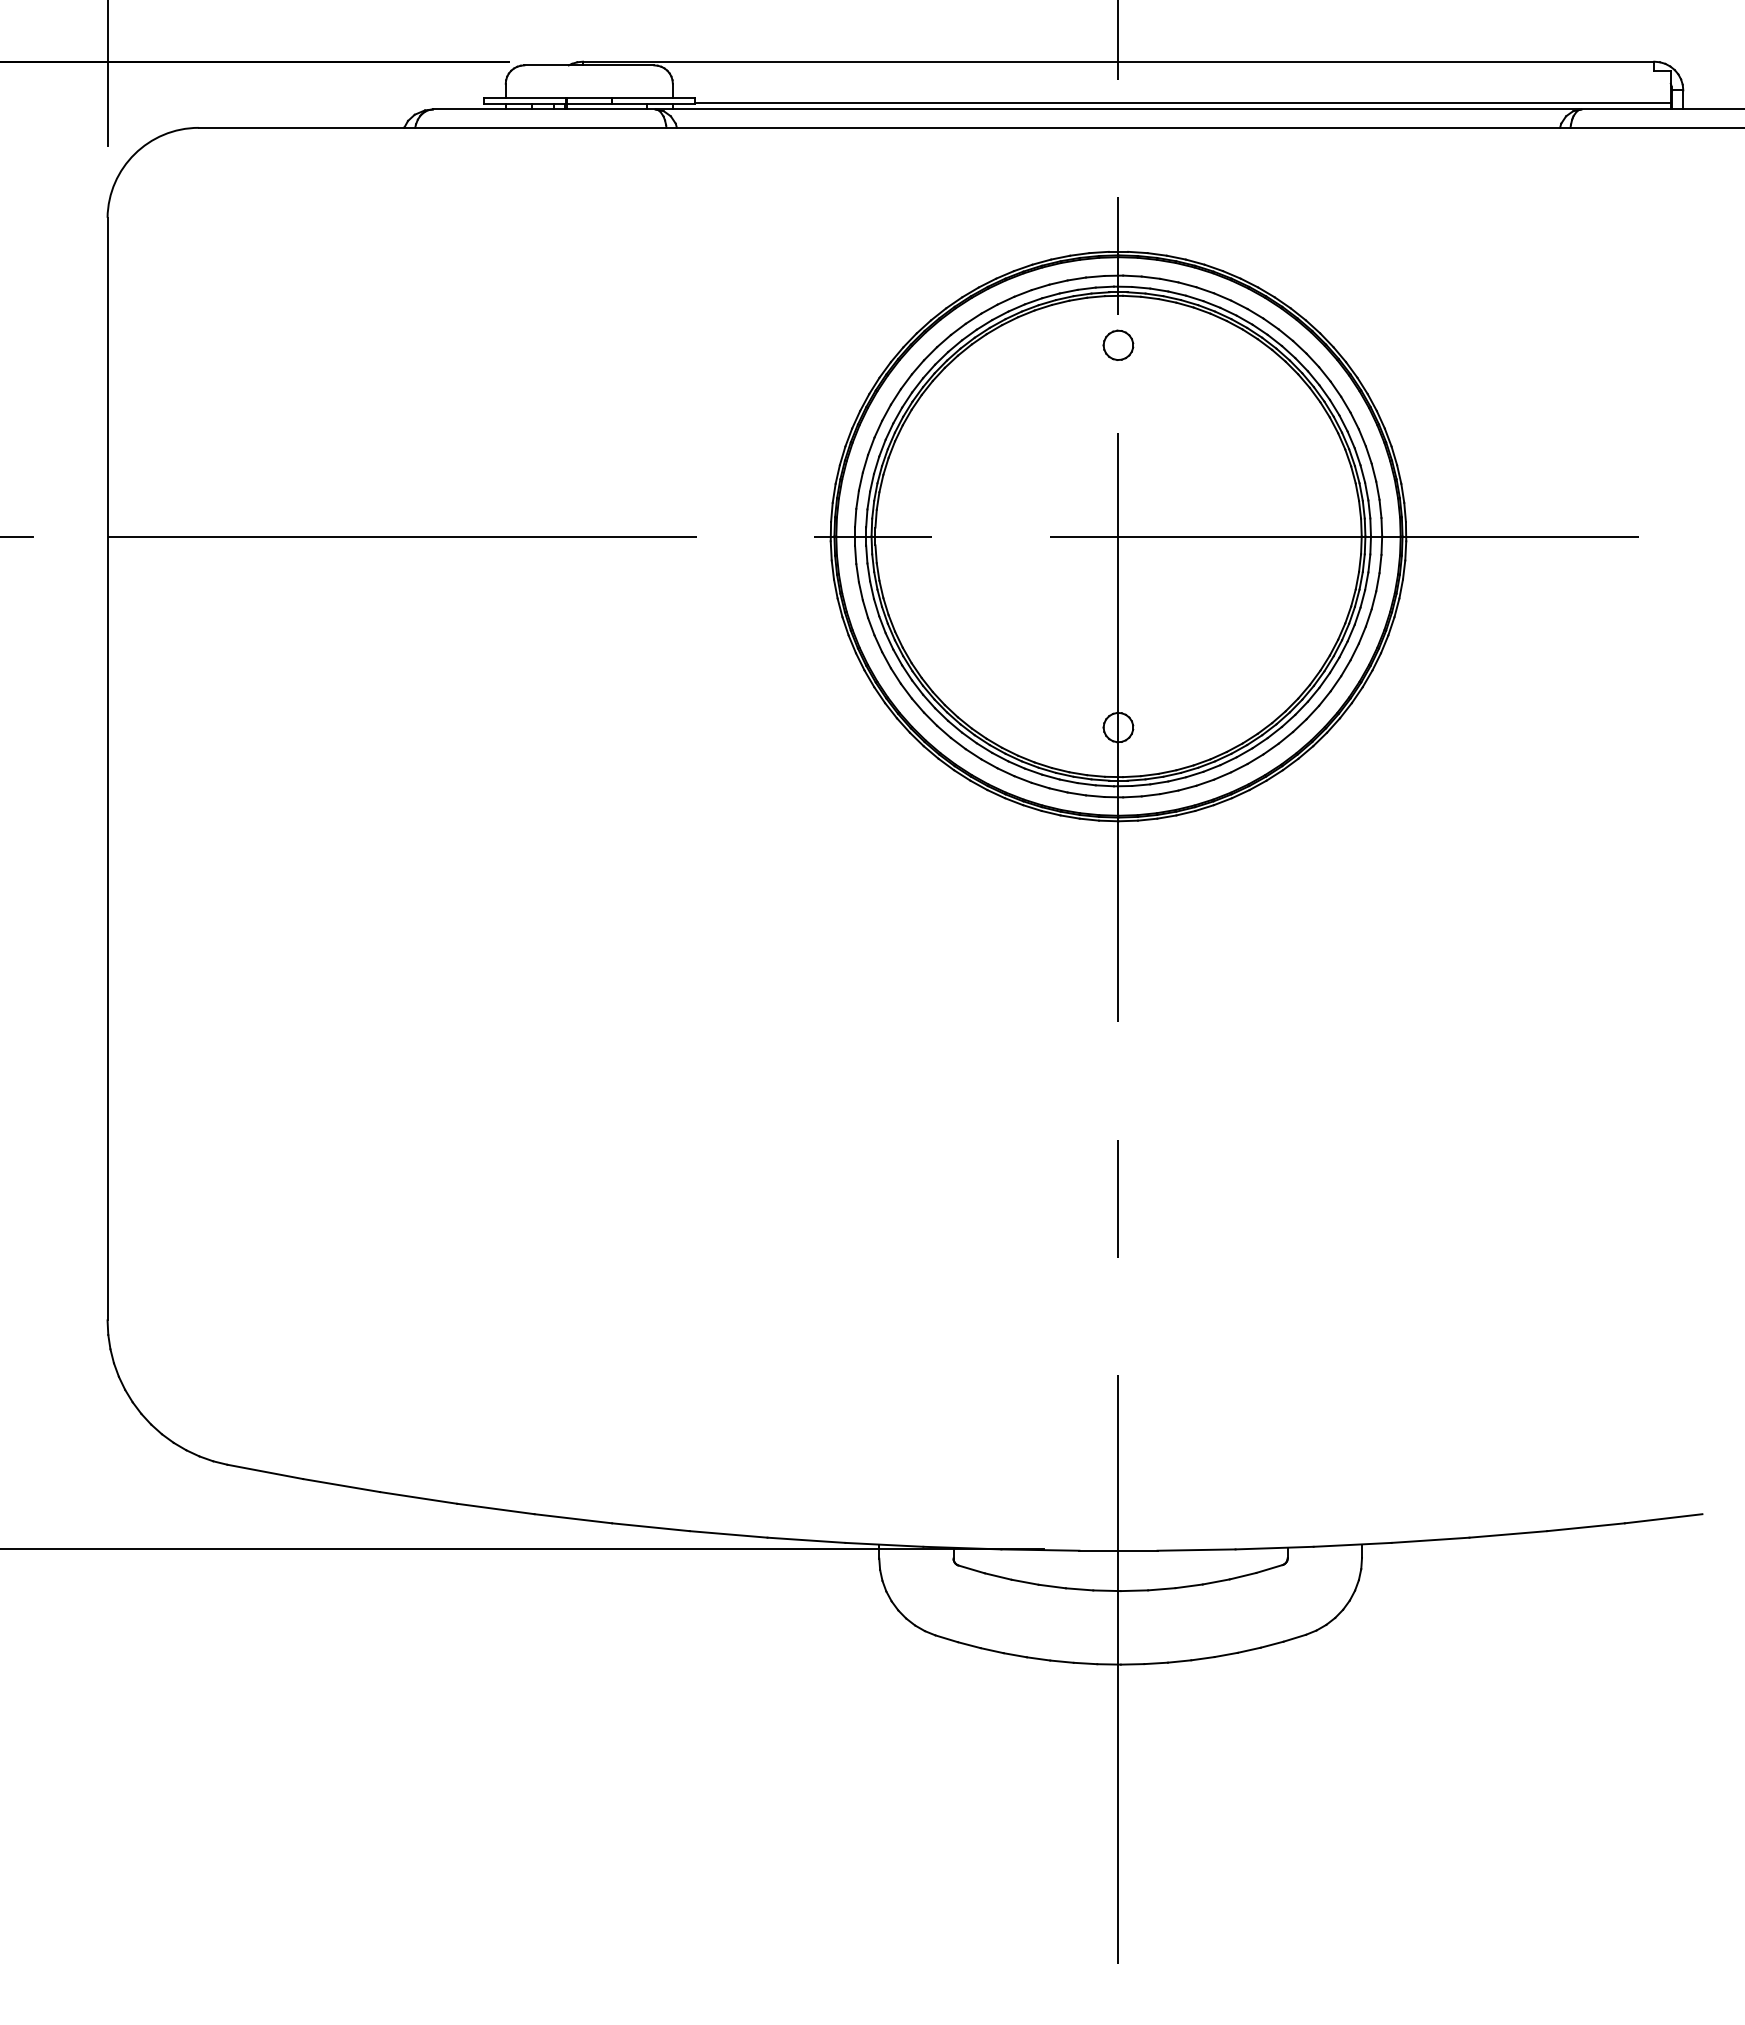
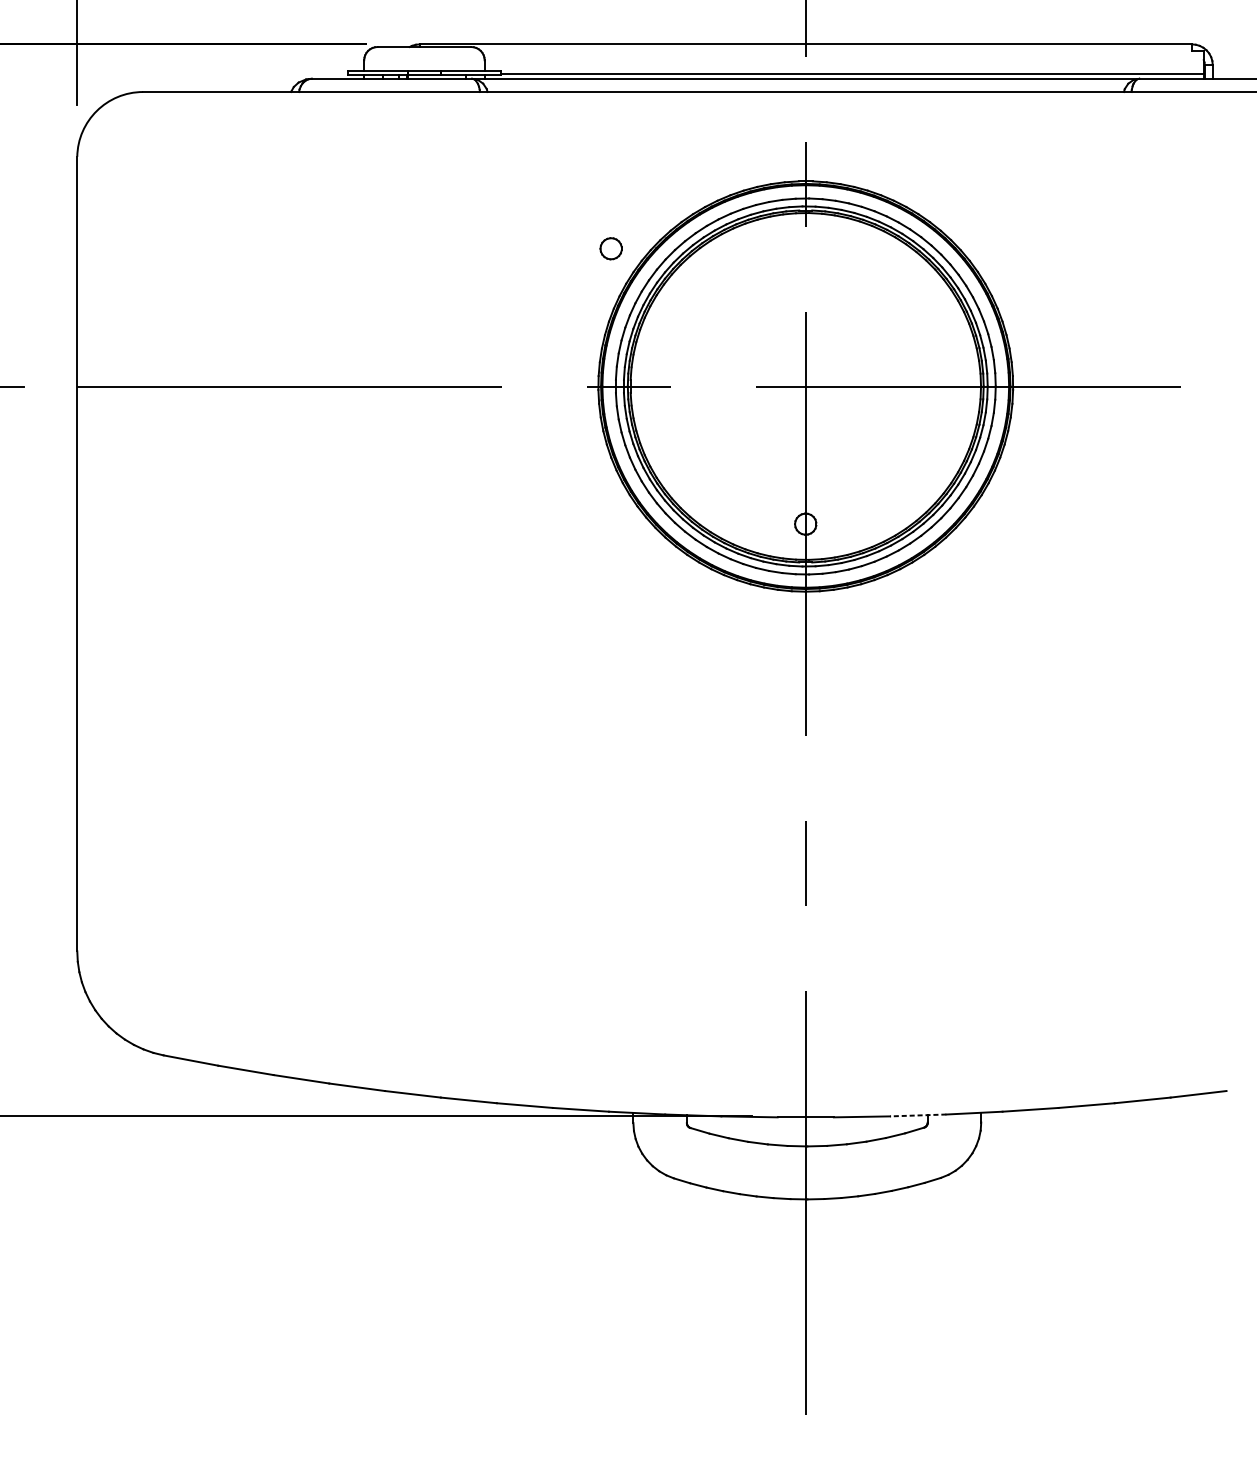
part: (1118, 344) -> (611, 248), moved
line: (1274, 1548) -> (918, 1115), solid -> dashed

